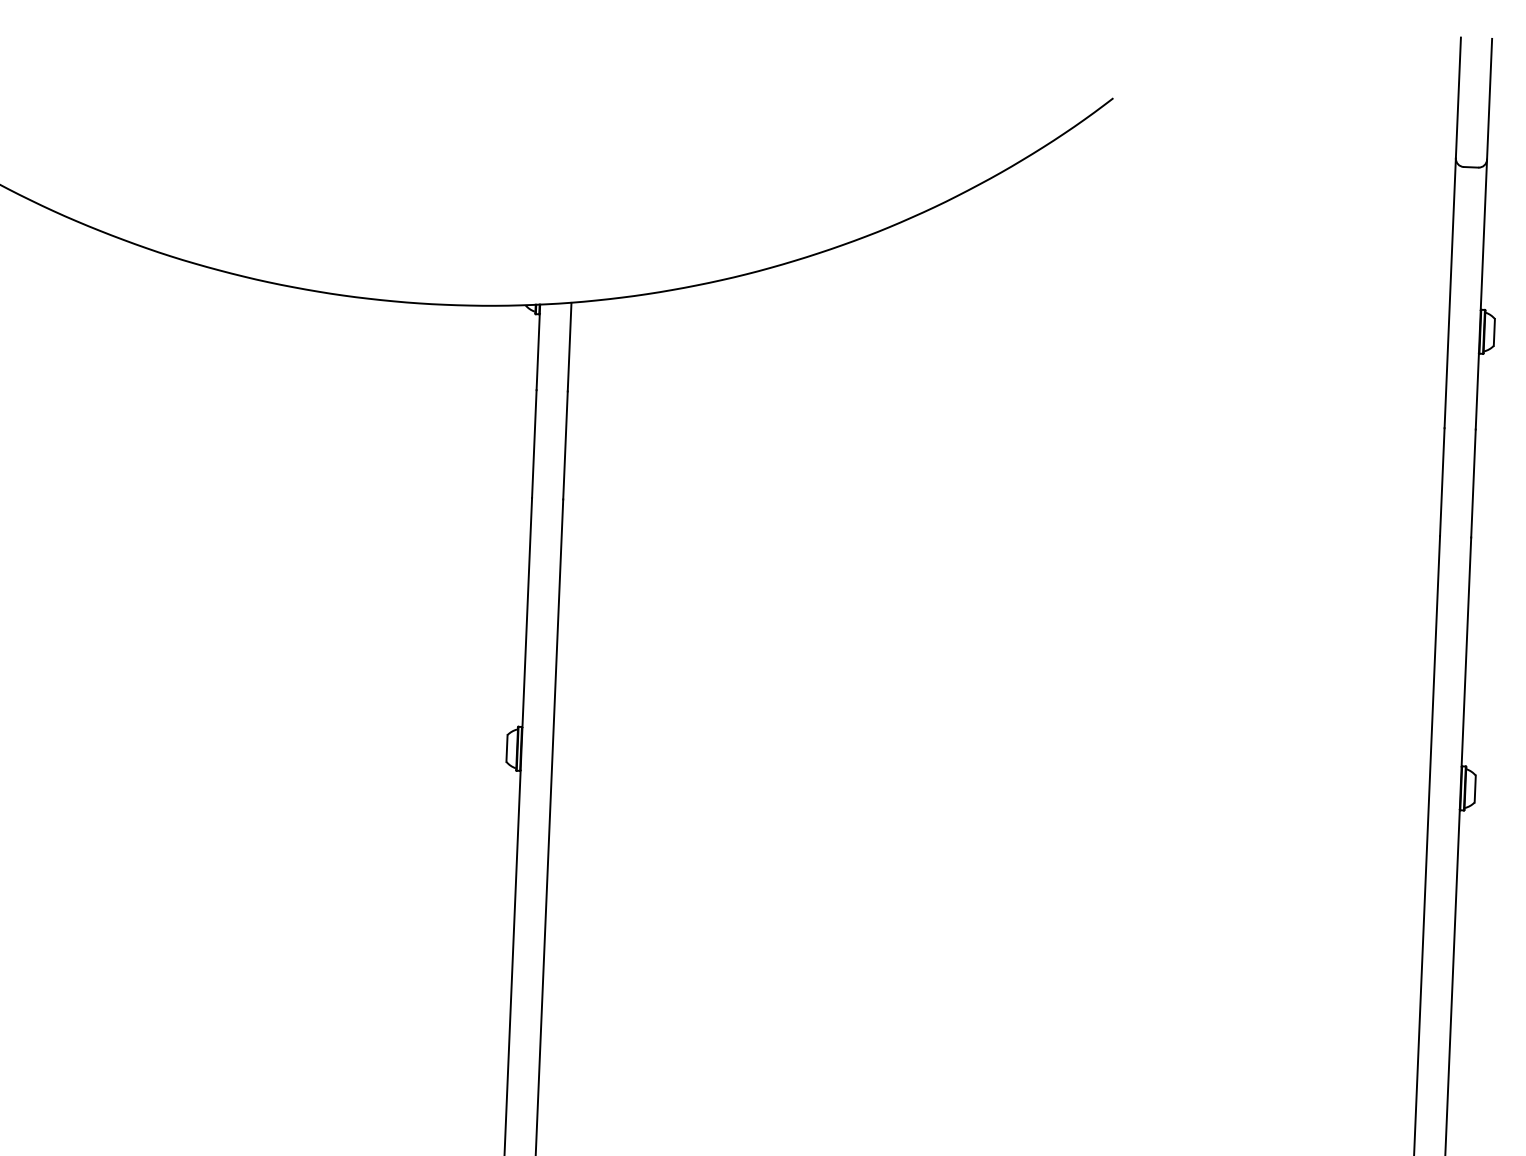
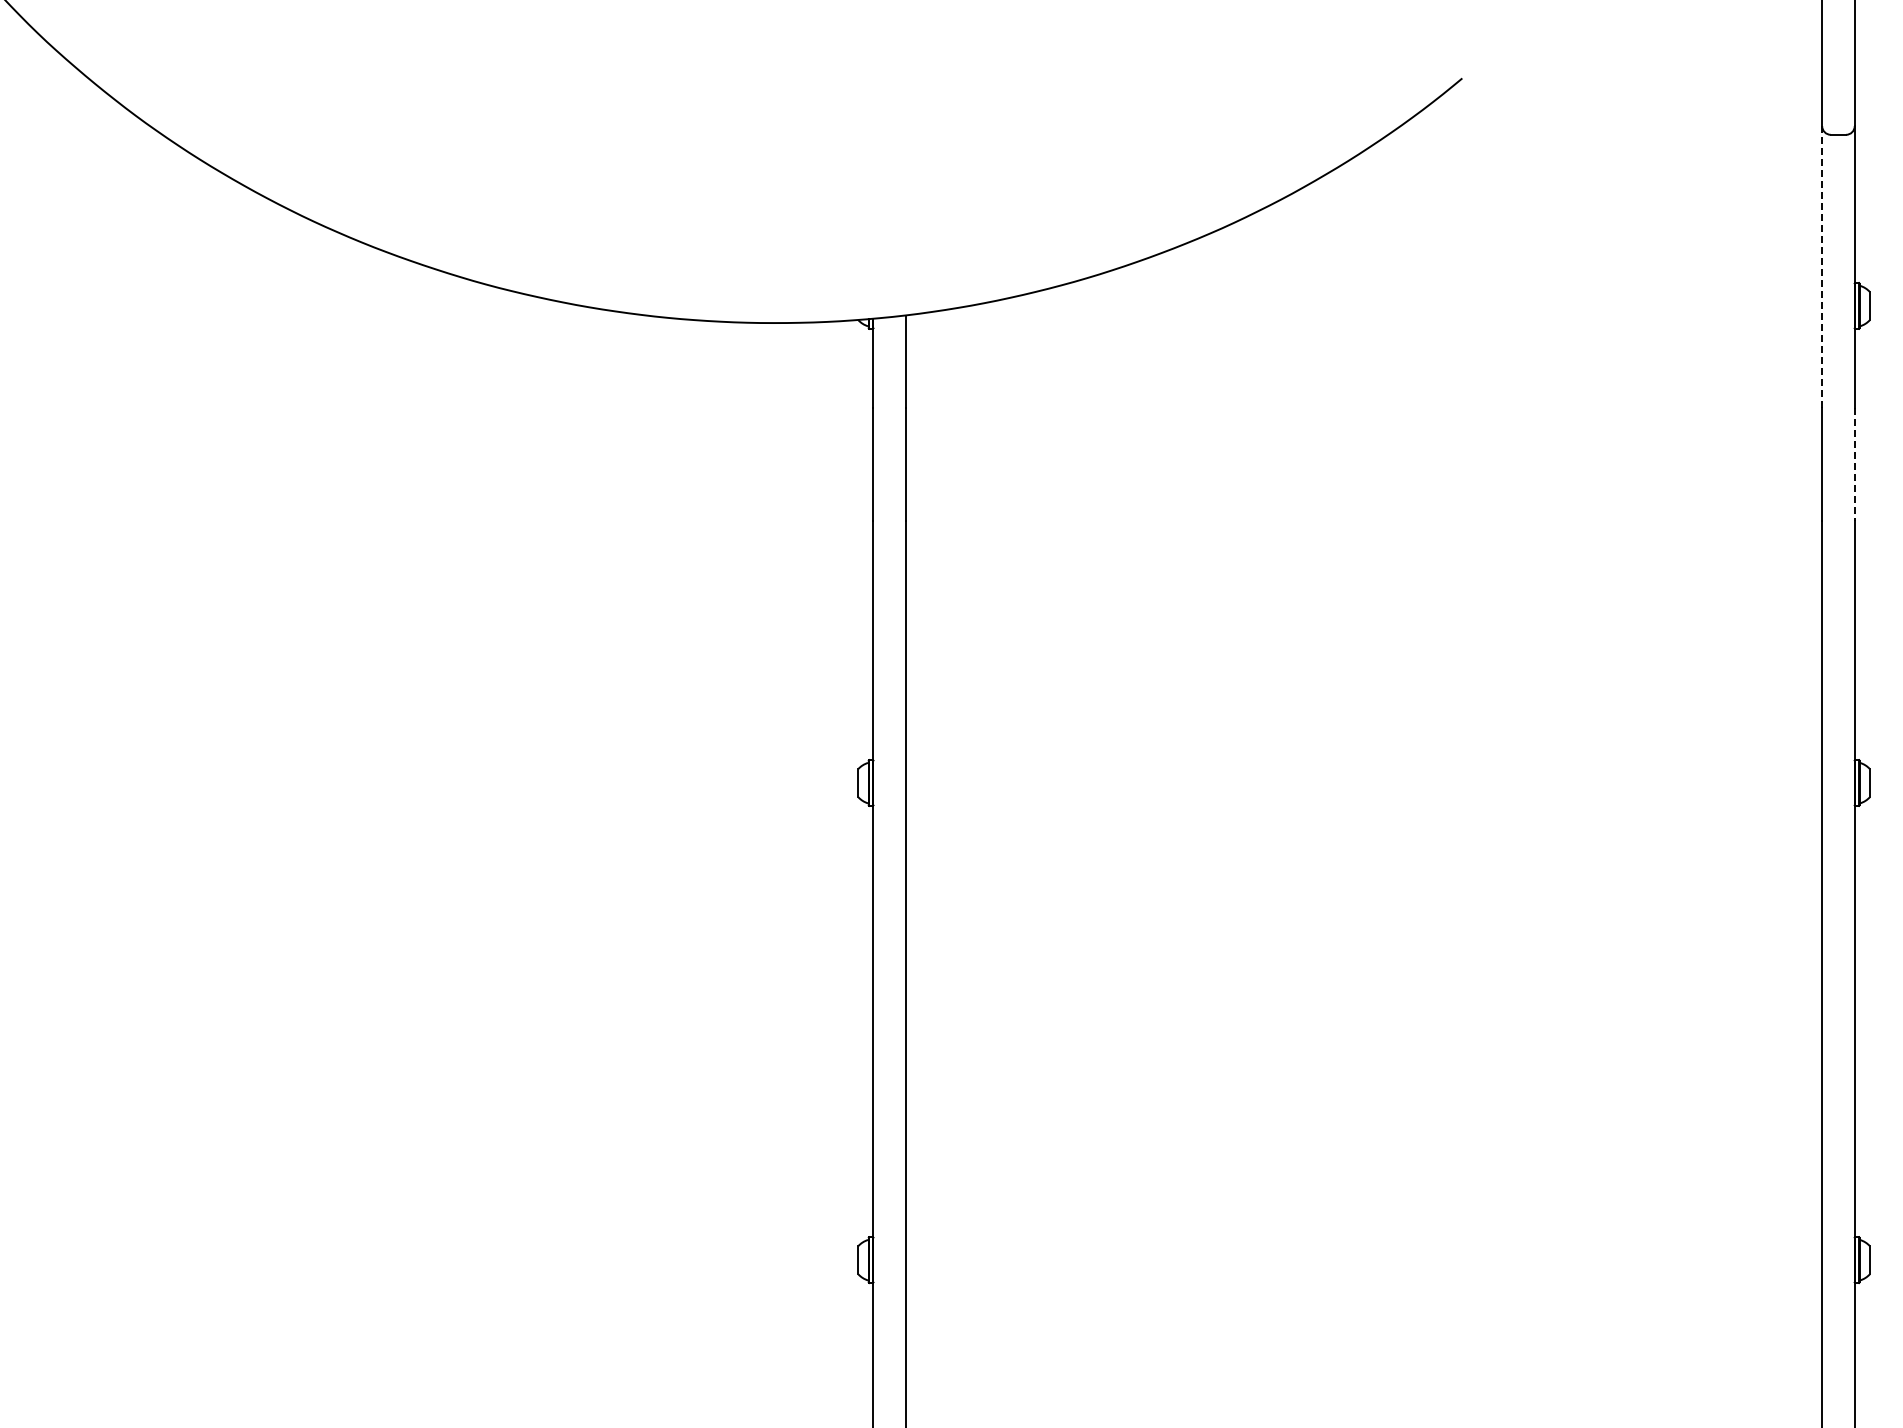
line: (1450, 293) -> (1822, 267), solid -> dashed
line: (1473, 484) -> (1854, 465), solid -> dashed

